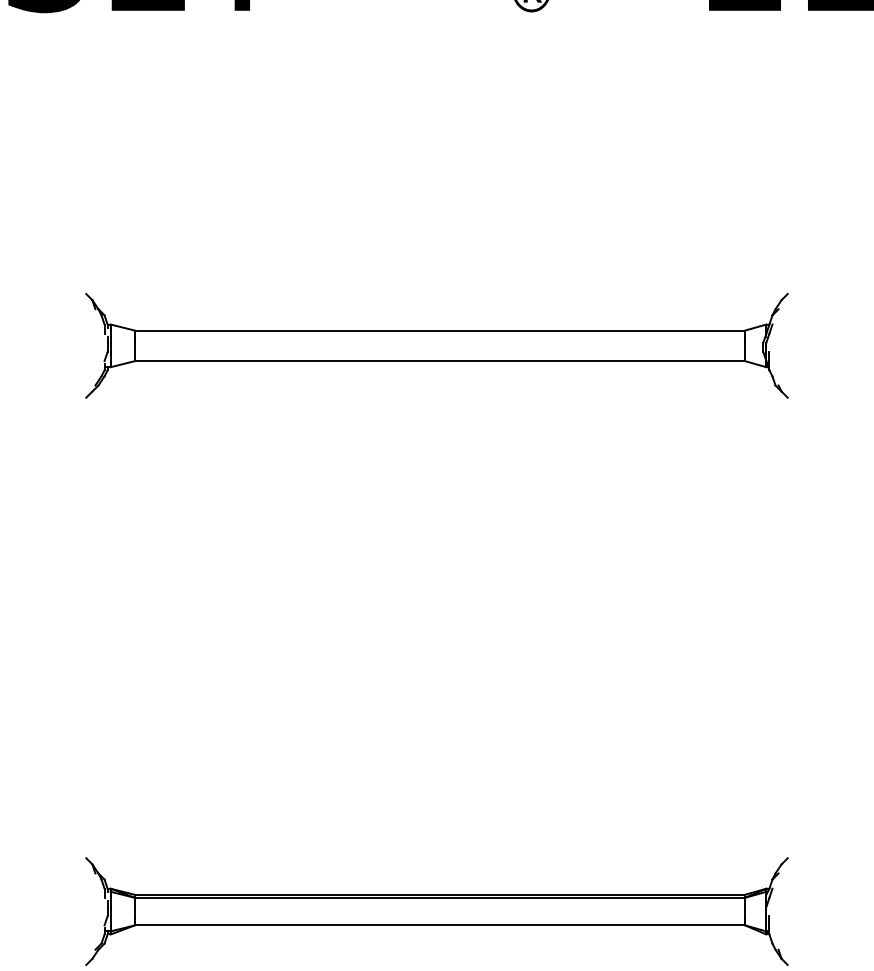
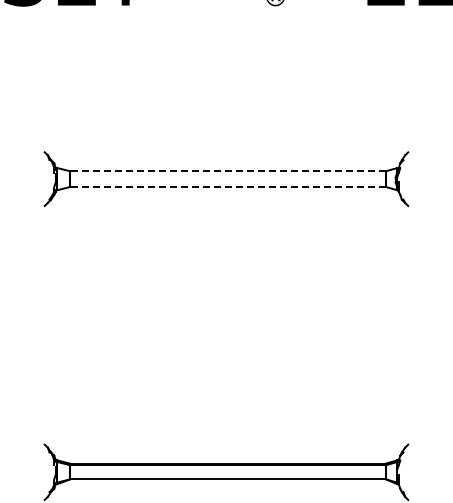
line: (438, 331) -> (227, 171), solid -> dashed
line: (438, 361) -> (227, 187), solid -> dashed

